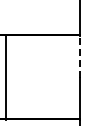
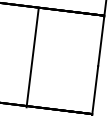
line: (79, 56) -> (101, 41), dashed -> solid
line: (6, 77) -> (32, 57), moved

